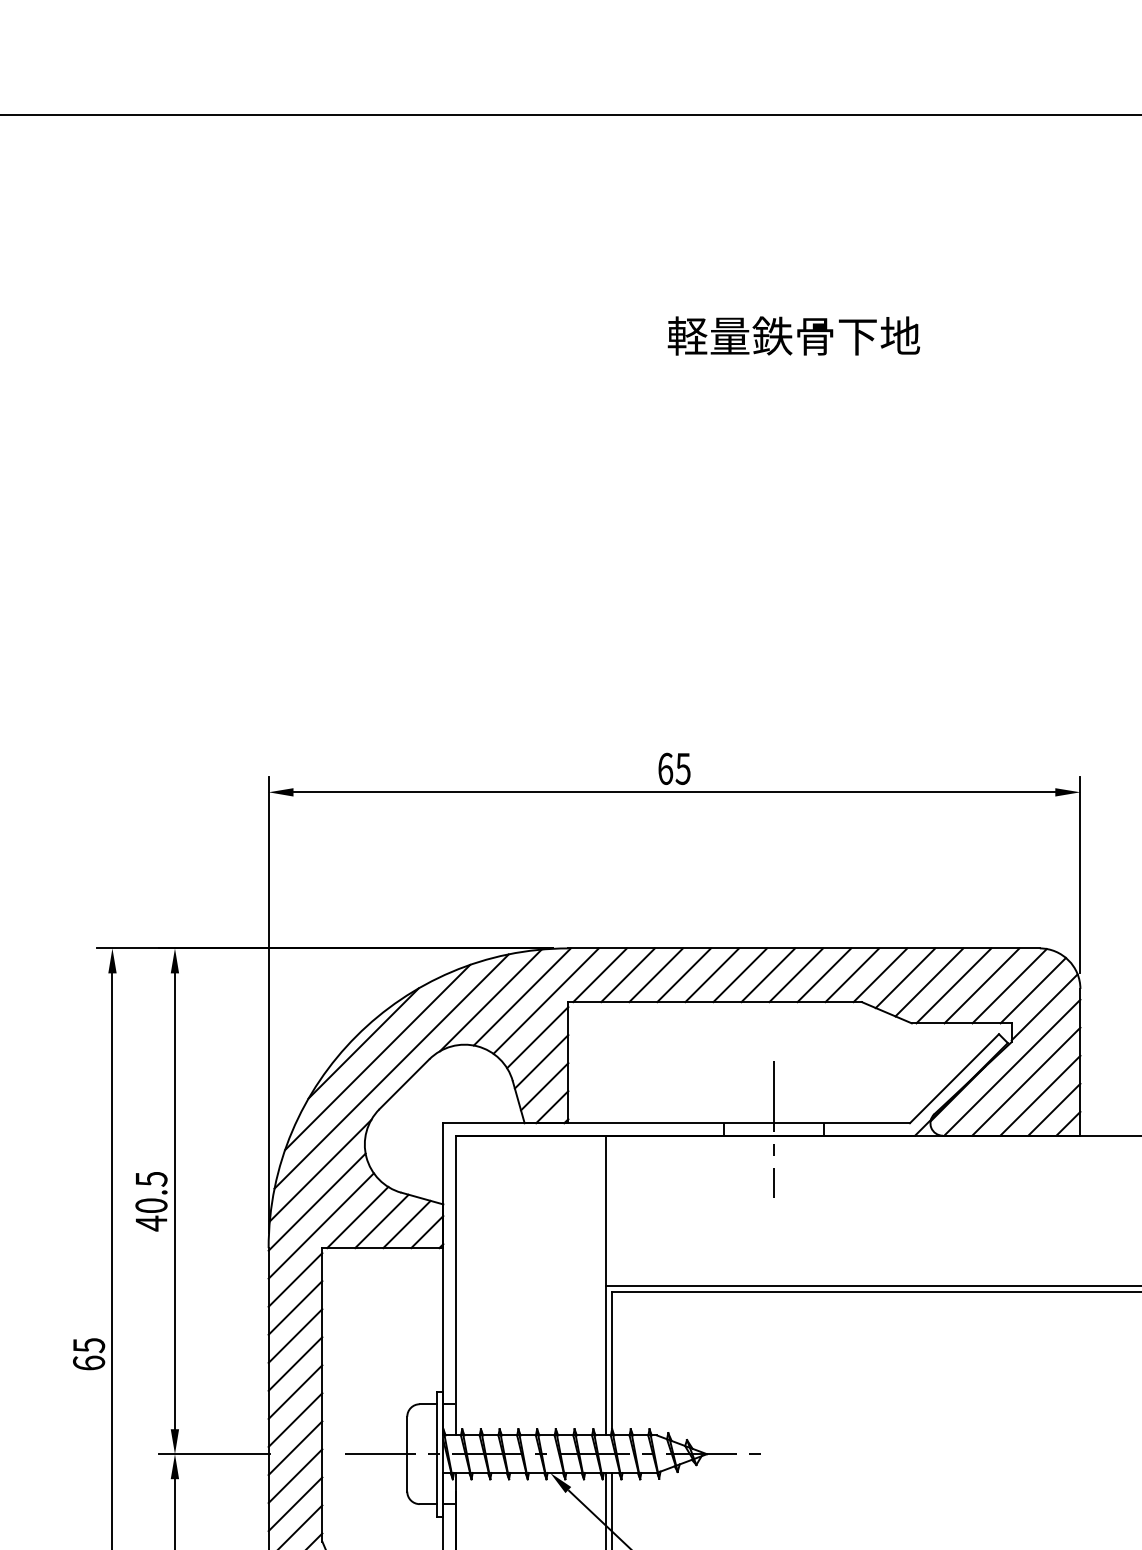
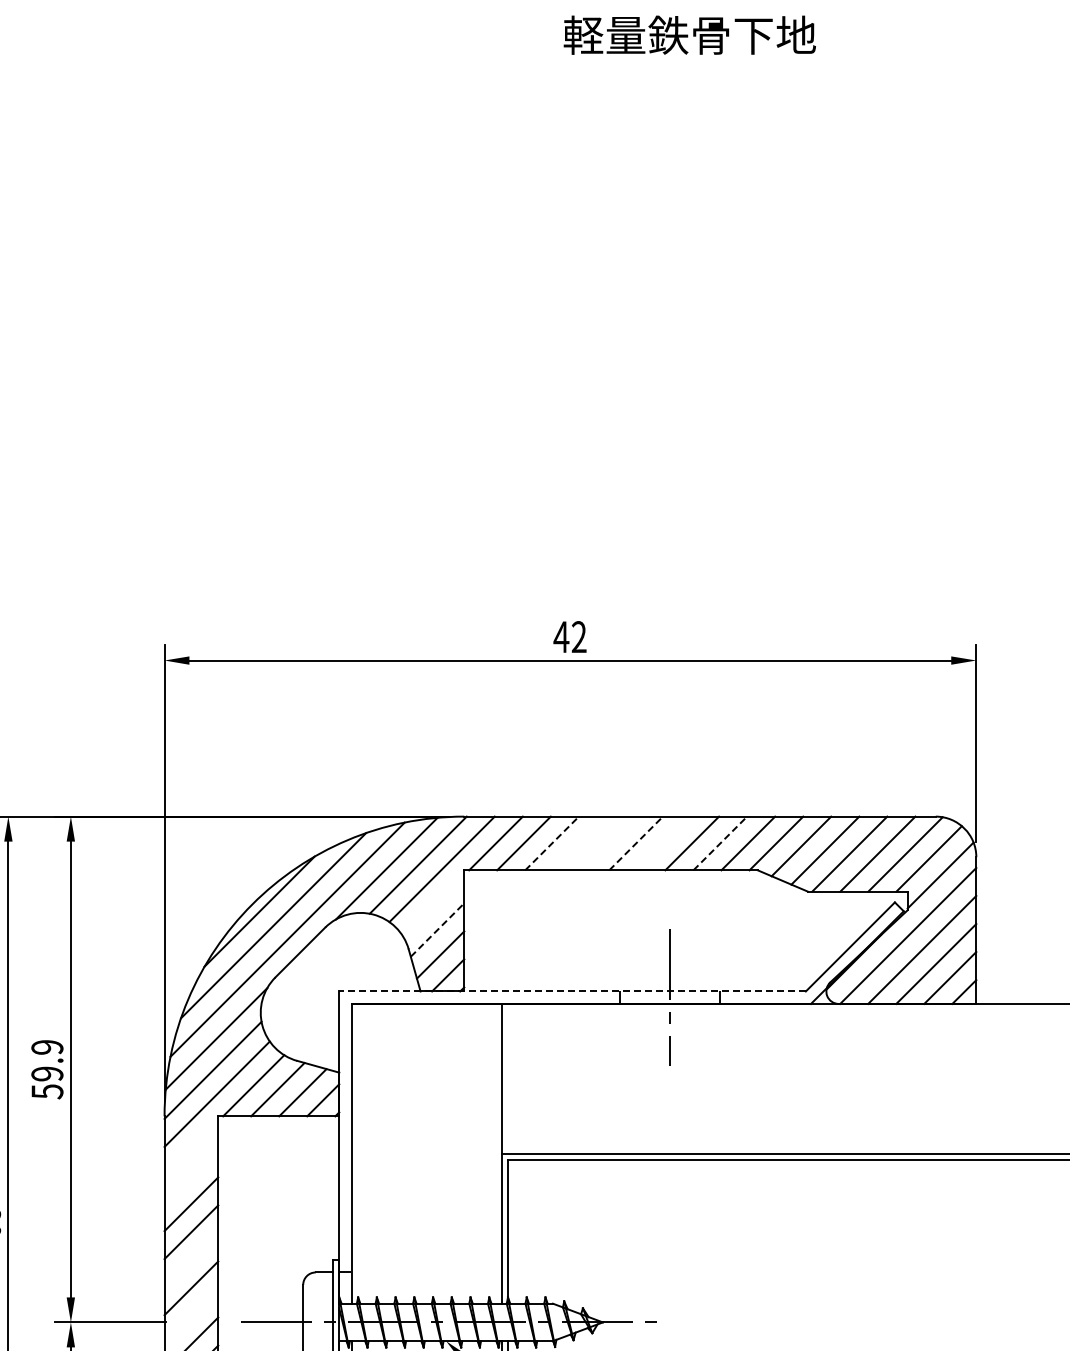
text: (793, 335) -> (689, 34), moved
text: (673, 768) -> (569, 636), 65 -> 42
line: (656, 975) -> (552, 843), solid -> dashed
line: (684, 975) -> (580, 843), removed
line: (712, 975) -> (608, 843), removed
line: (740, 975) -> (636, 843), solid -> dashed
line: (768, 975) -> (664, 843), removed
line: (824, 975) -> (720, 843), solid -> dashed
line: (537, 1037) -> (433, 905), removed
line: (541, 1061) -> (437, 929), solid -> dashed
line: (676, 1123) -> (572, 991), solid -> dashed
text: (151, 1201) -> (47, 1069), 40.5 -> 59.9
line: (295, 1279) -> (191, 1147), removed
line: (295, 1307) -> (191, 1175), removed
line: (295, 1391) -> (191, 1259), removed
line: (295, 1448) -> (191, 1316), removed

